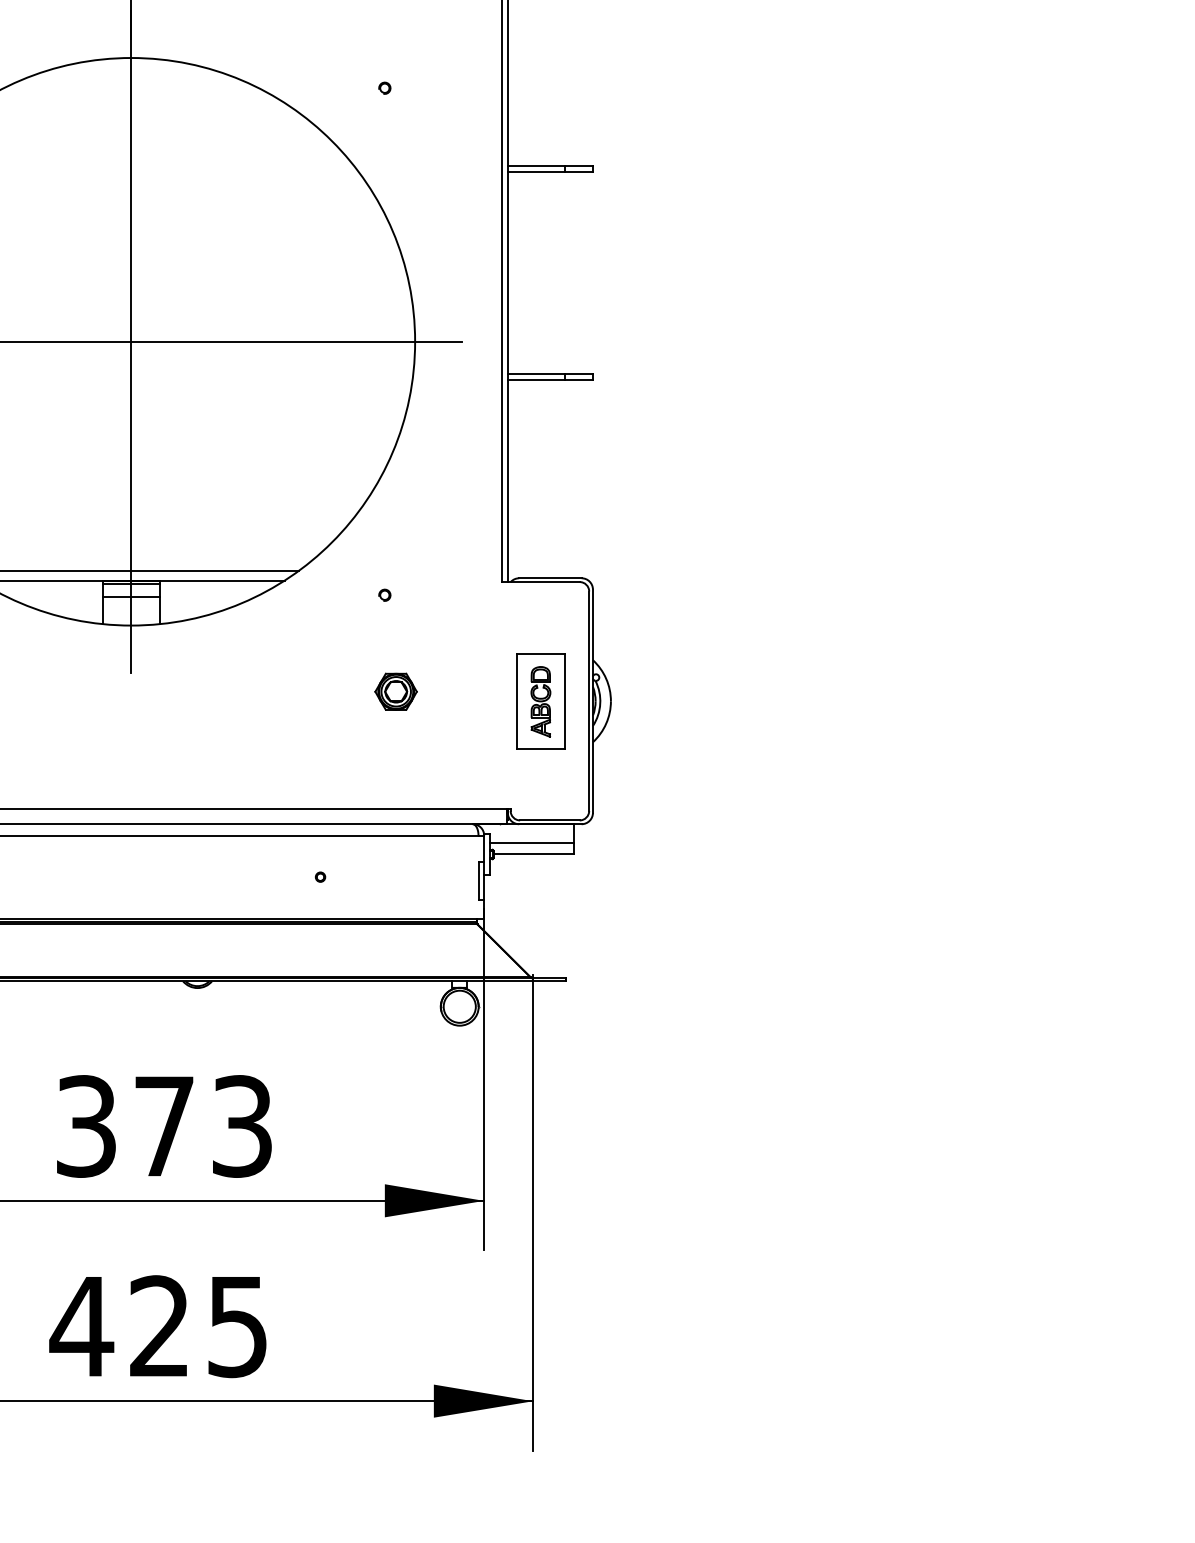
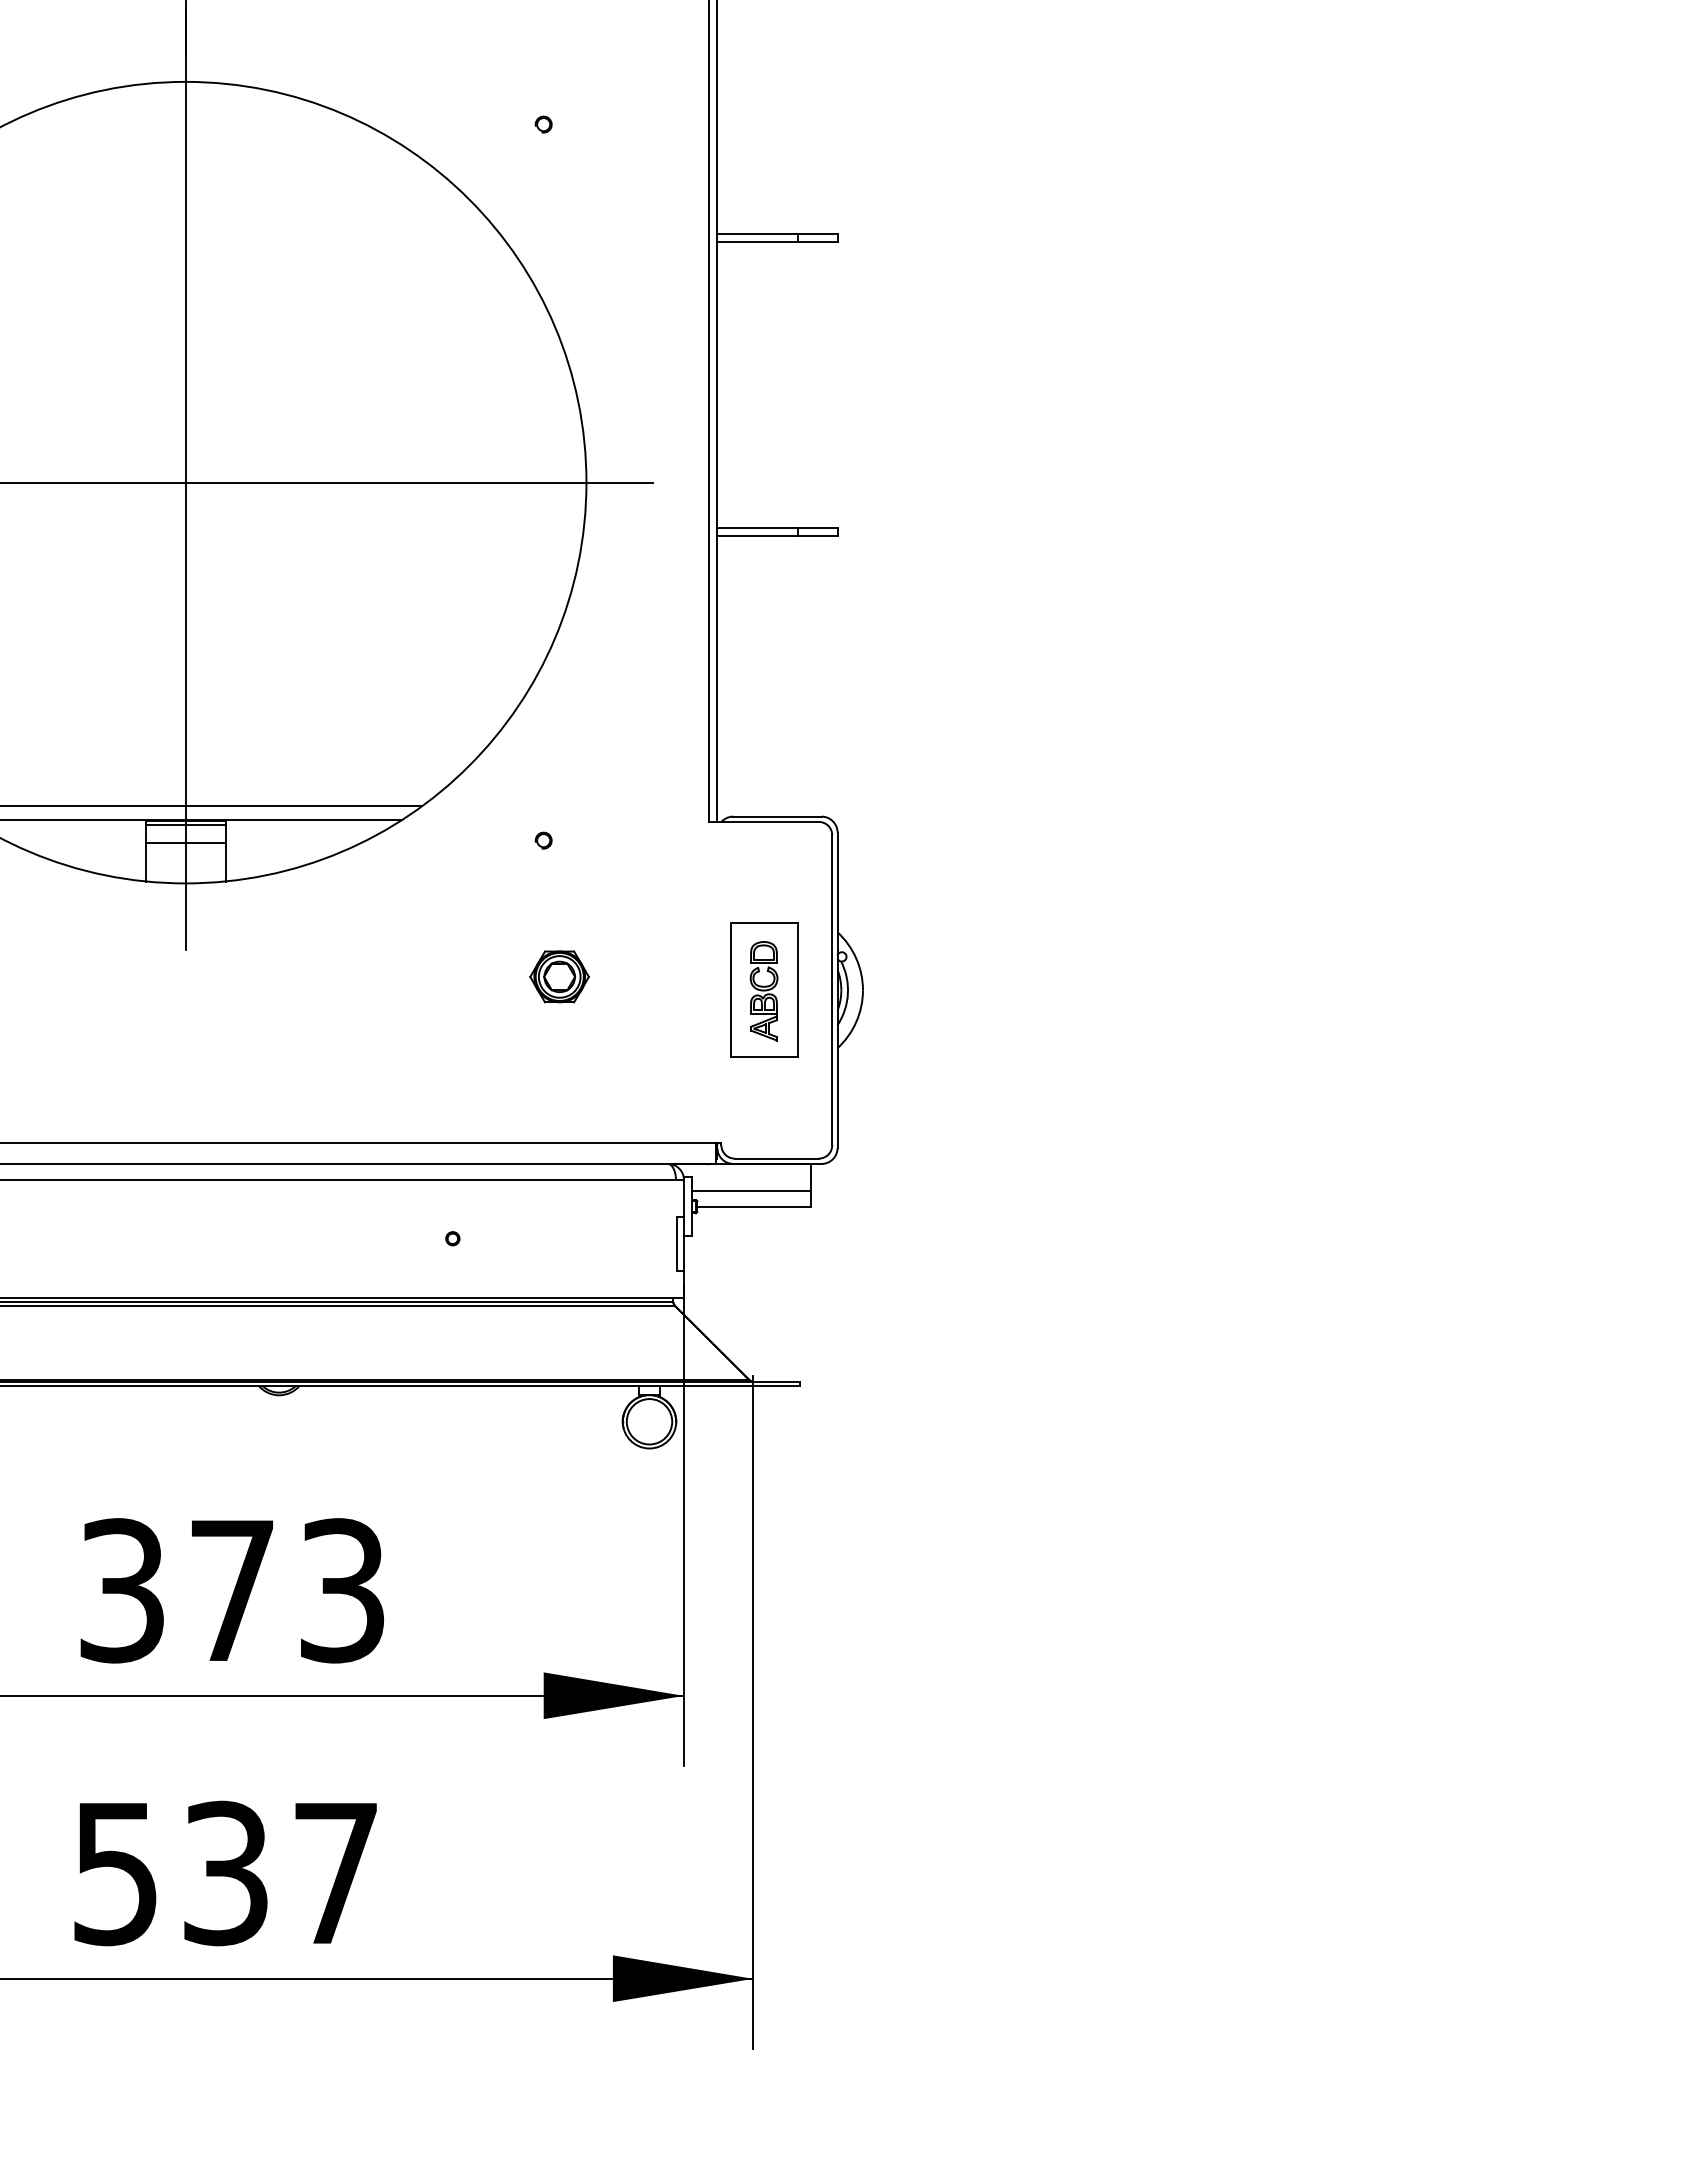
text: (157, 1326) -> (222, 1873), 425 -> 537

